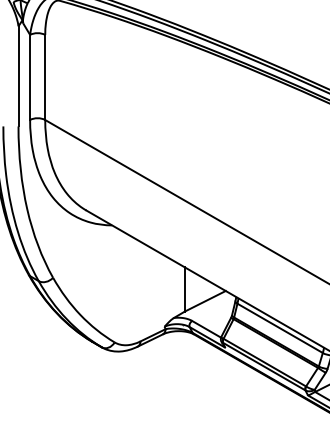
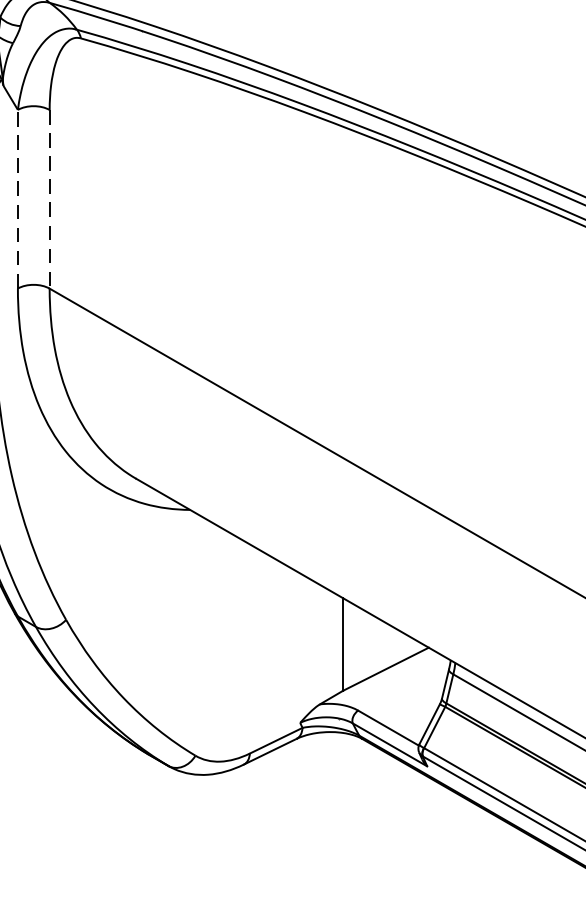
line: (30, 77) -> (18, 199), solid -> dashed
line: (45, 77) -> (50, 199), solid -> dashed

